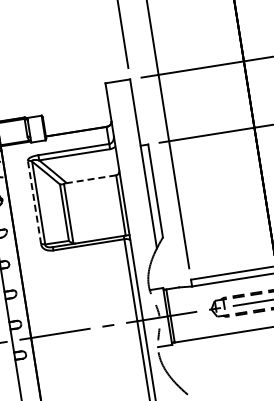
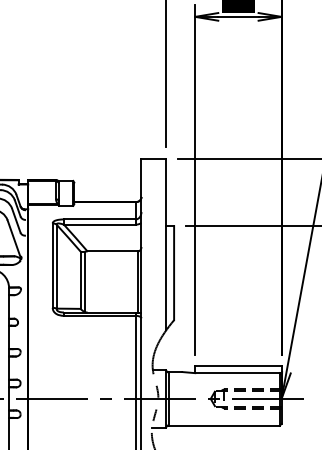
line: (91, 179) -> (112, 251), dashed -> solid
line: (34, 202) -> (52, 265), dashed -> solid

